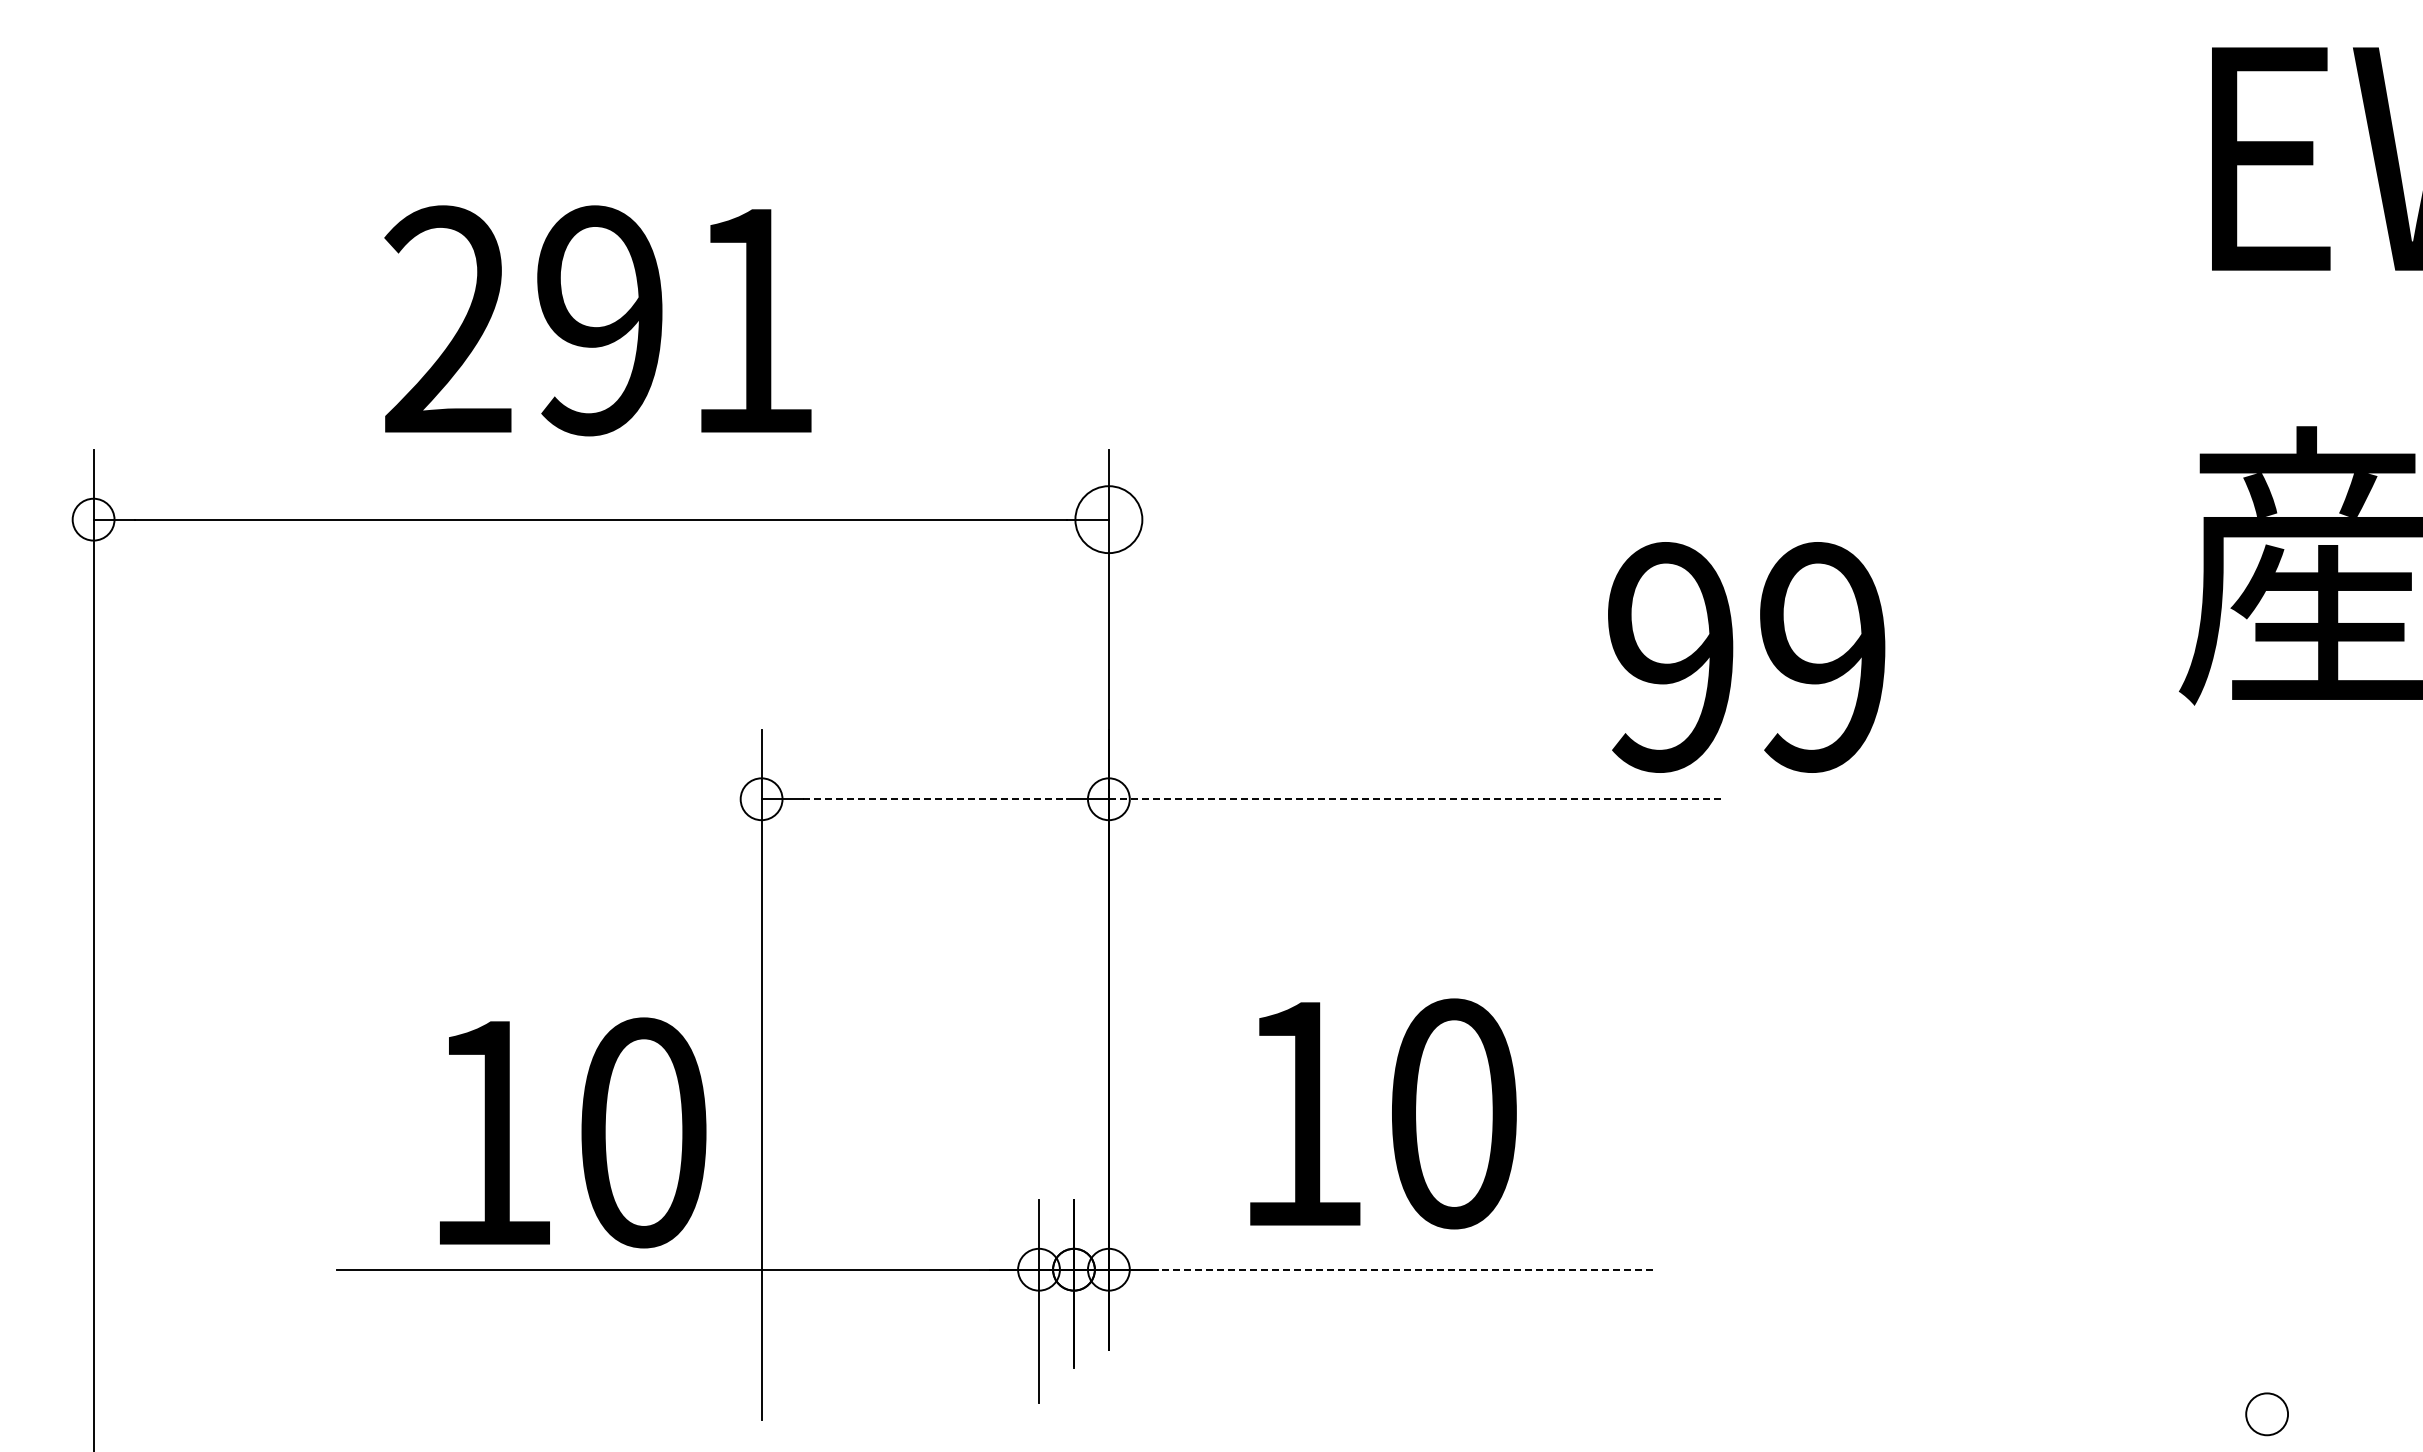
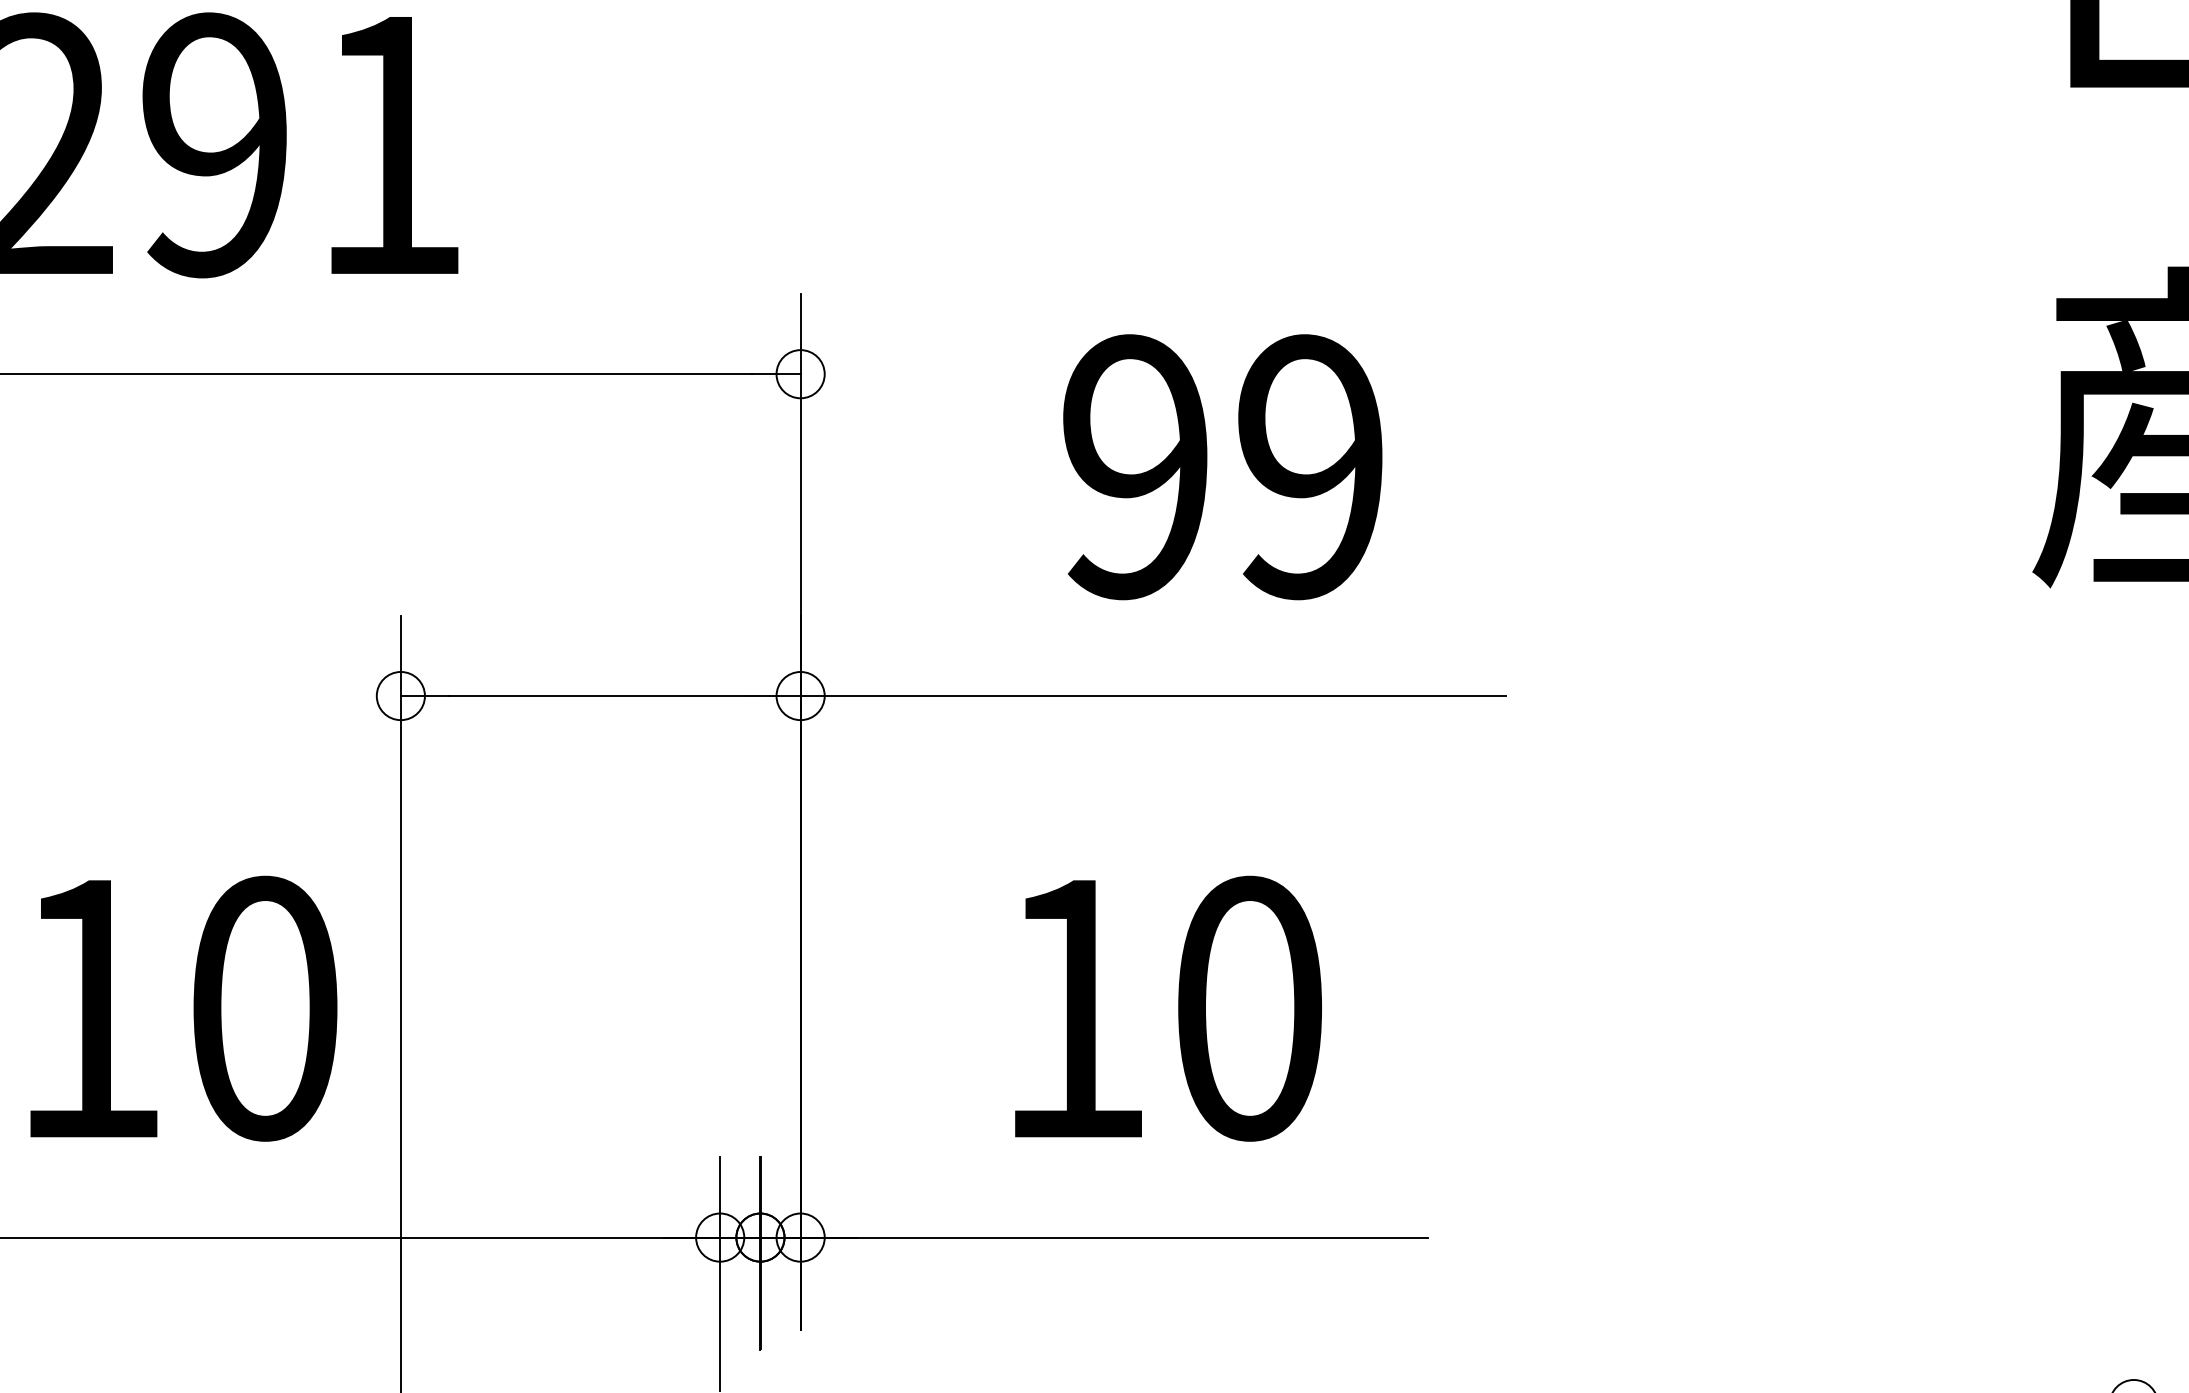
circle: (1108, 519) -> (800, 374), size x0.62
text: (1746, 657) -> (1222, 467), moved
line: (935, 799) -> (601, 696), dashed -> solid
line: (1415, 799) -> (1153, 696), dashed -> solid
text: (1383, 1113) -> (1168, 1008), moved
text: (573, 1132) -> (184, 1008), moved
line: (1402, 1269) -> (1138, 1237), dashed -> solid

